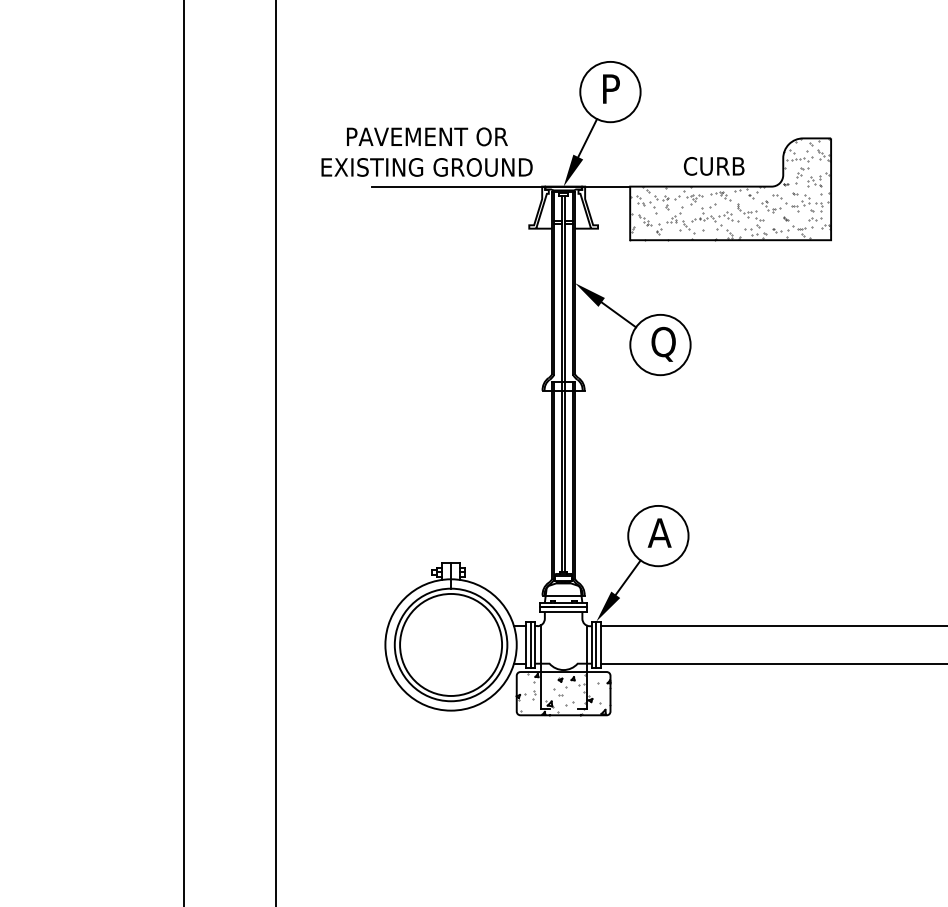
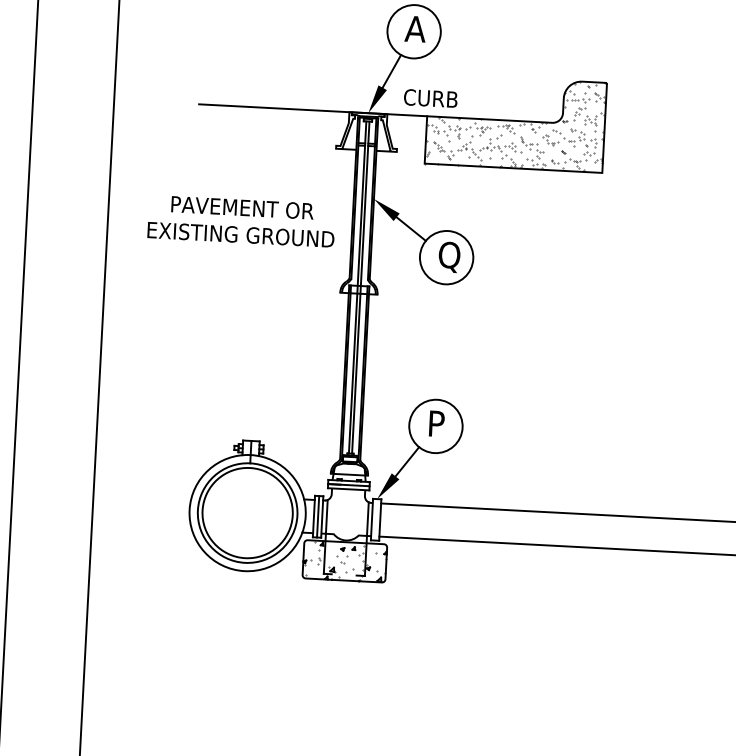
text: (611, 88) -> (415, 28), P -> A
text: (426, 151) -> (241, 220), moved
text: (713, 166) -> (430, 98), moved
text: (659, 532) -> (437, 423), A -> P
line: (596, 644) -> (376, 519), removed

